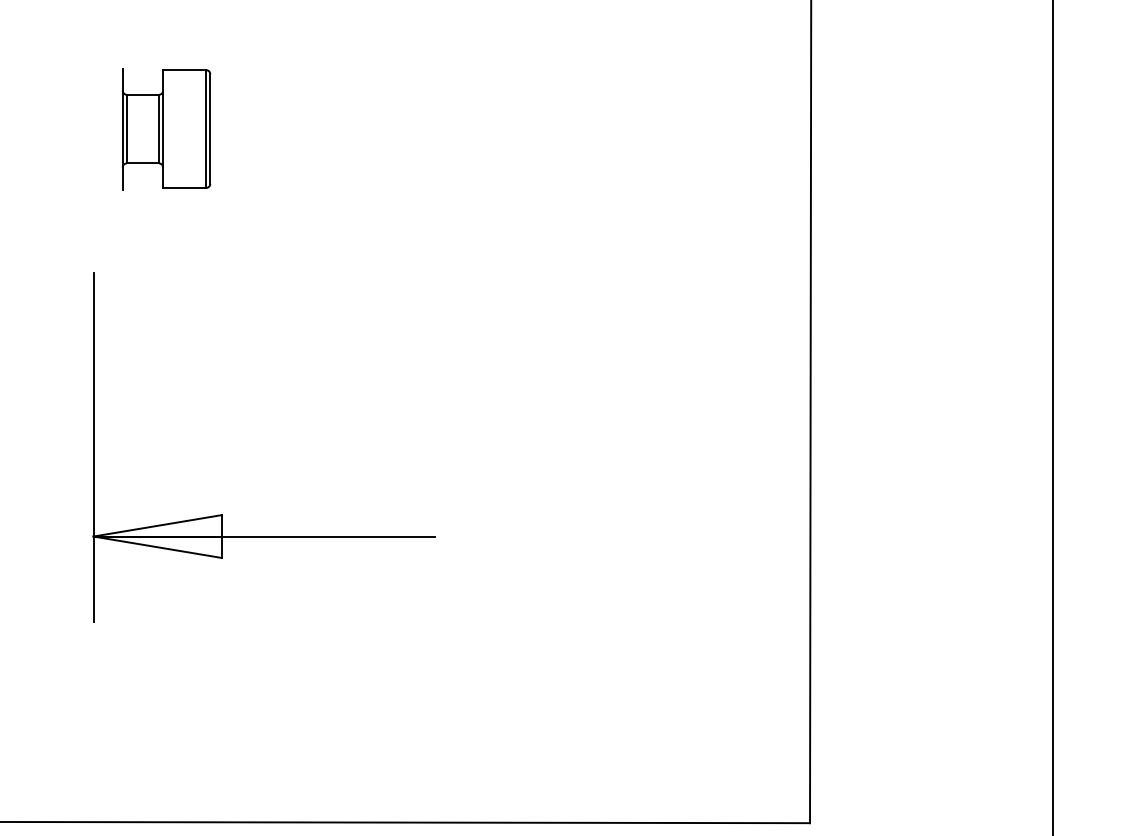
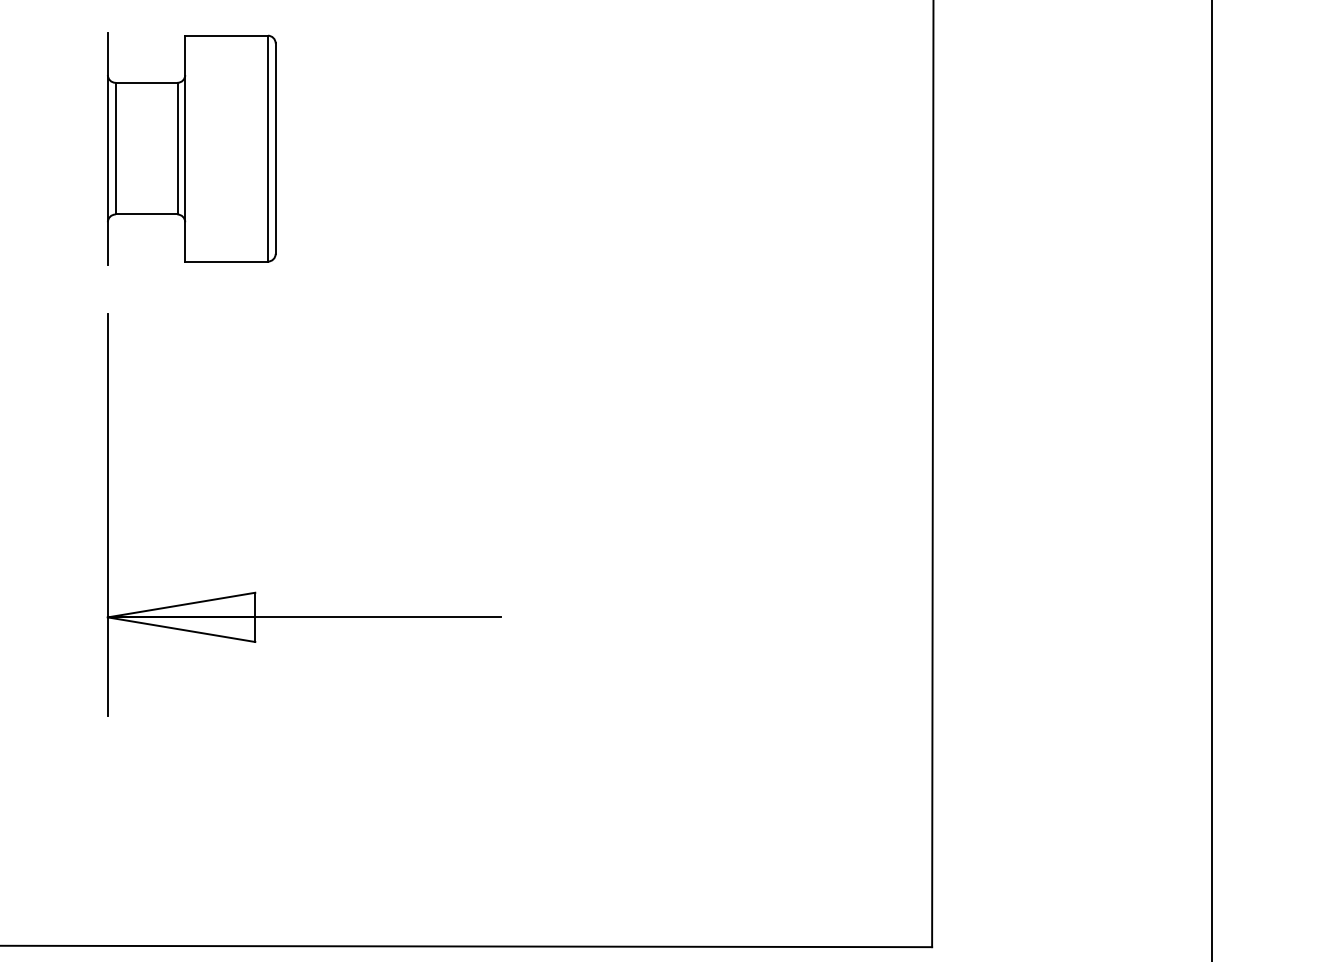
part: (166, 128) -> (191, 147), size x1.67

